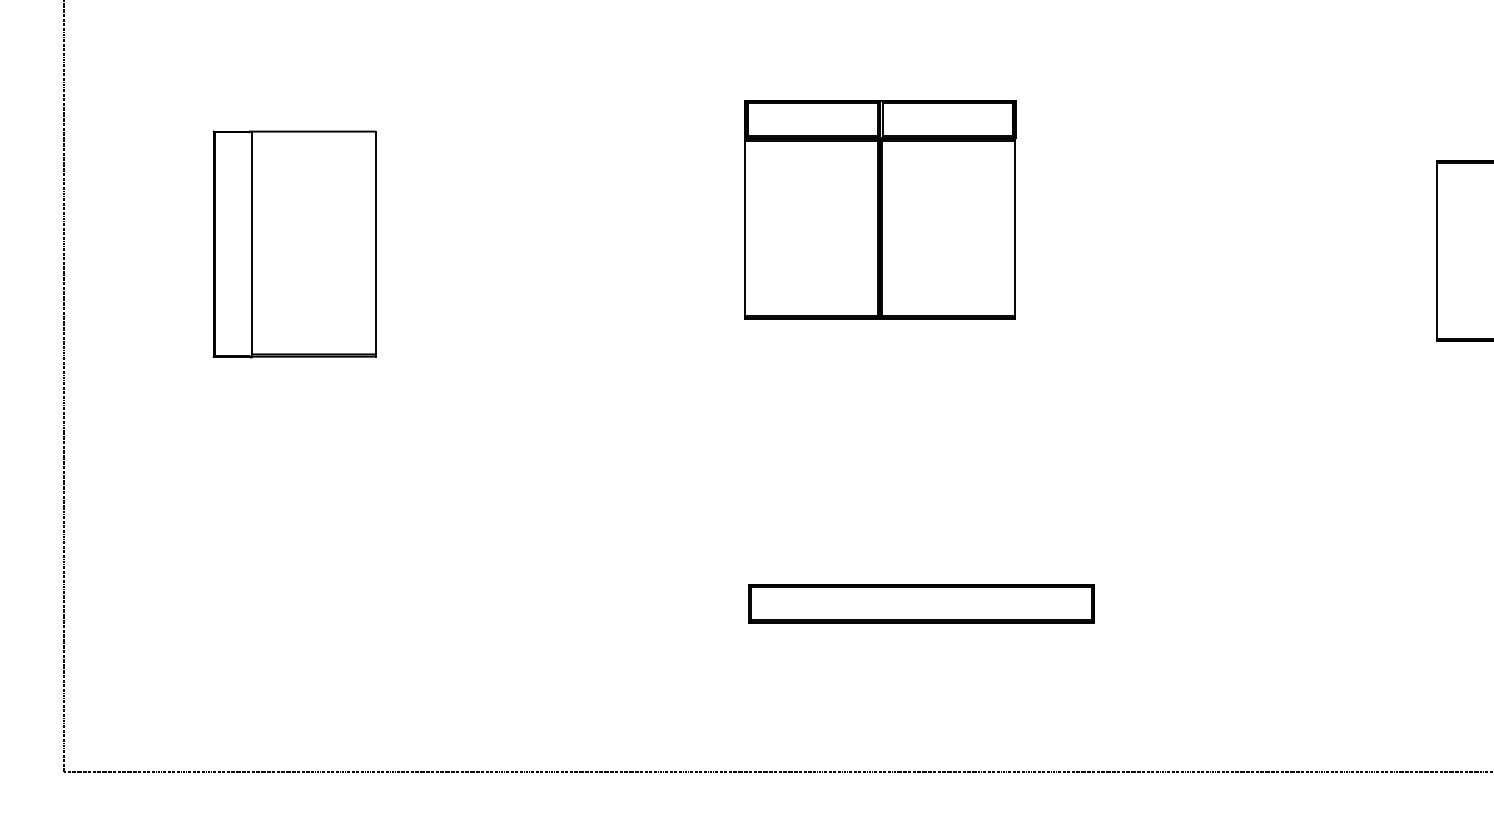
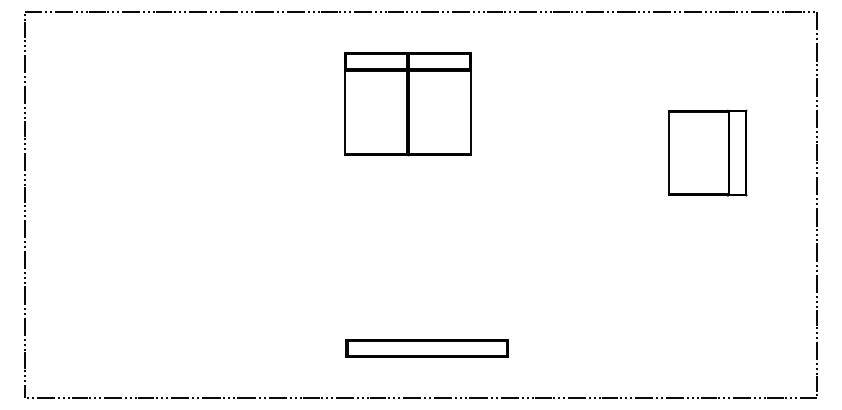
part: (879, 211) -> (407, 104), moved
part: (294, 245) -> (133, 150), removed
part: (919, 603) -> (426, 348), moved

